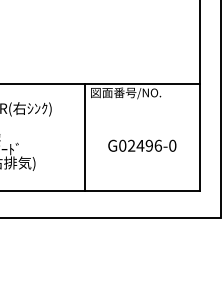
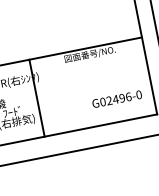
line: (84, 137) -> (36, 98), moved
text: (142, 145) -> (117, 98), moved

